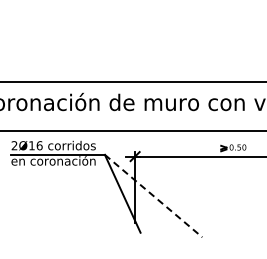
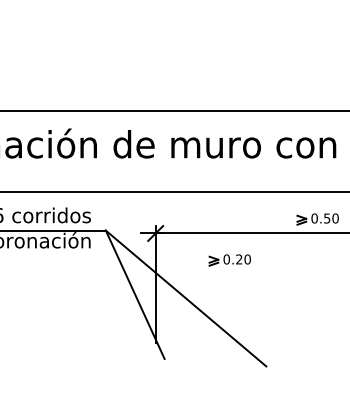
part: (179, 173) -> (228, 261), added
line: (153, 196) -> (185, 299), dashed -> solid

